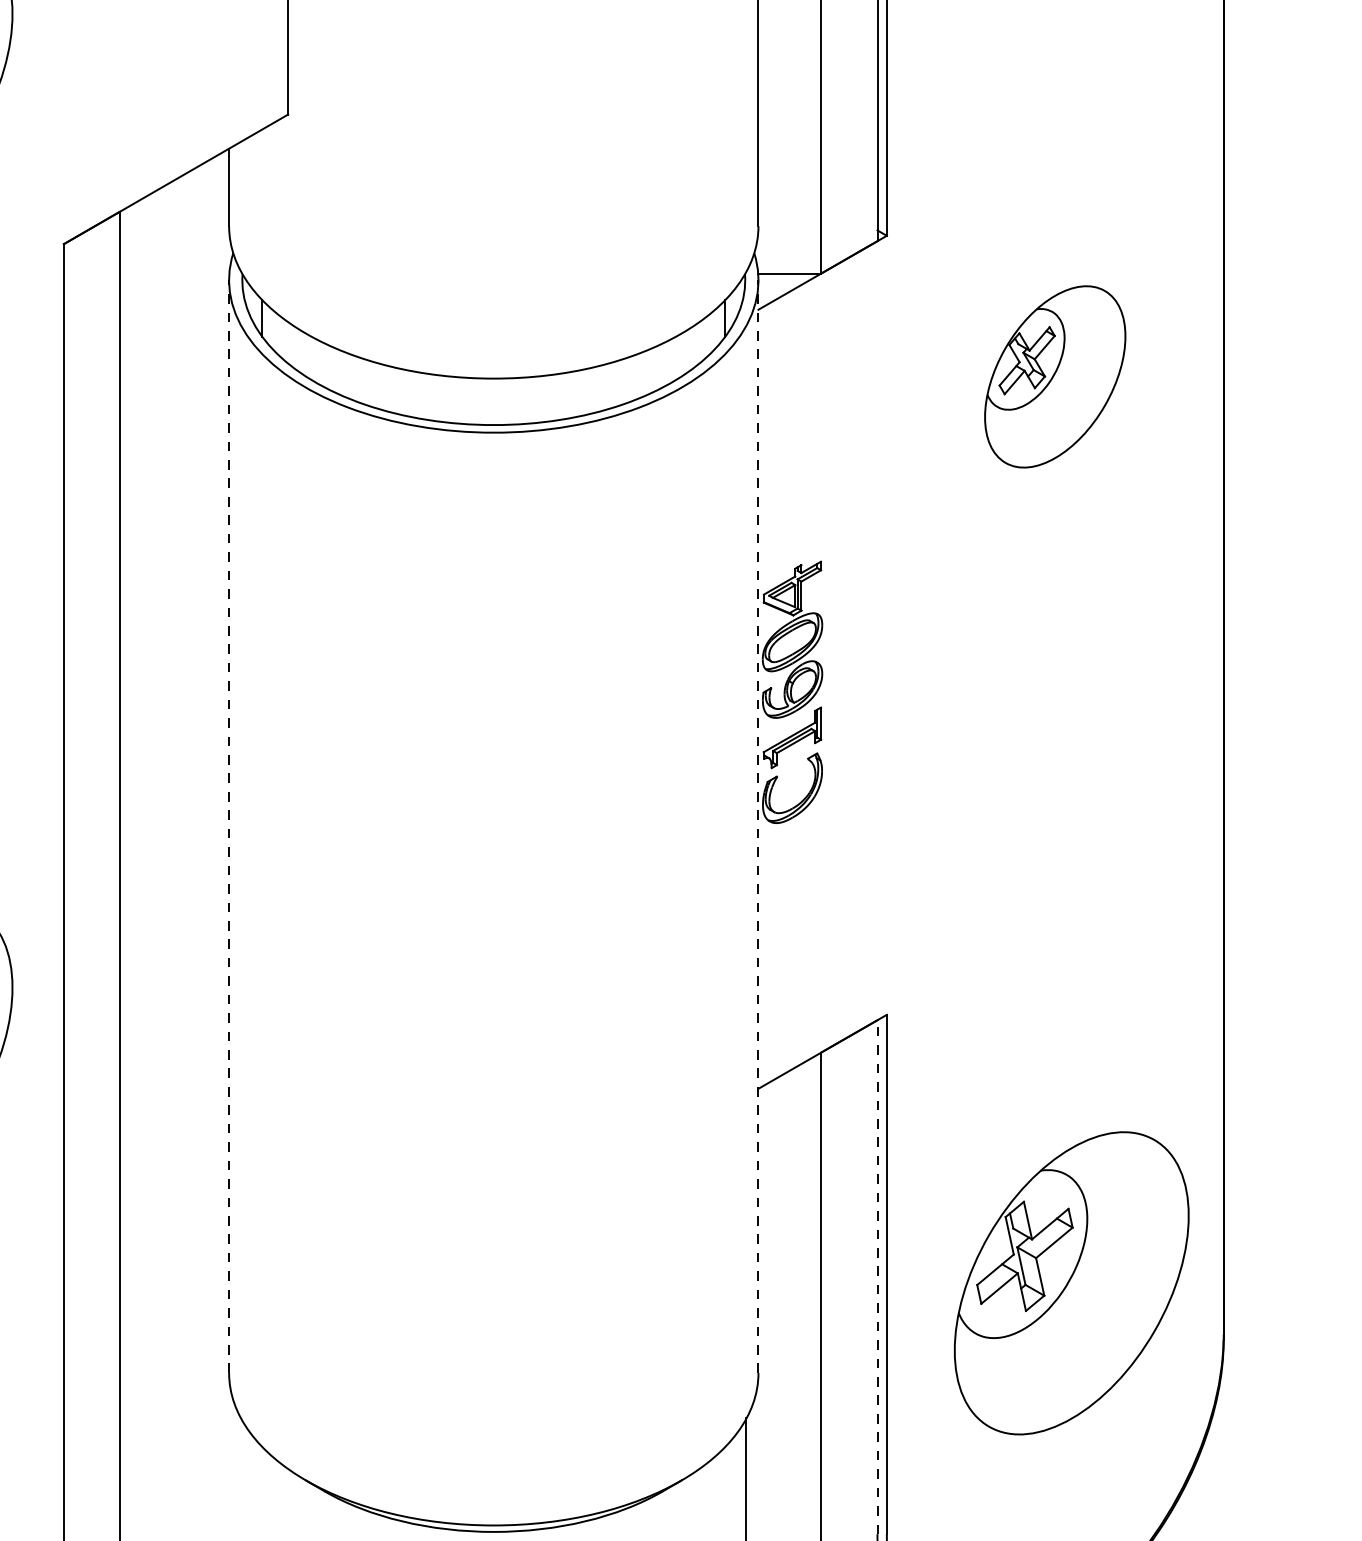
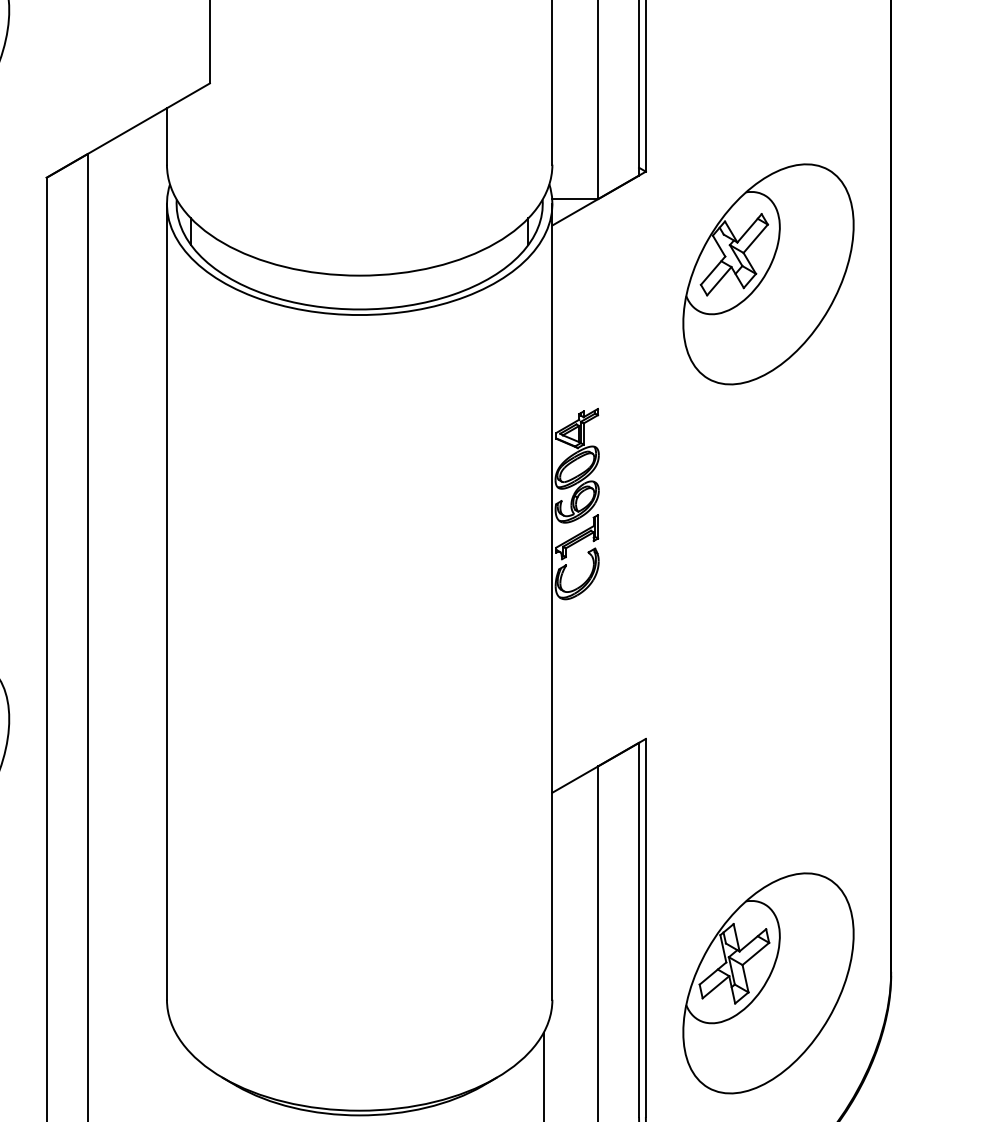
part: (1055, 377) -> (768, 274), size x1.67
line: (228, 826) -> (166, 601), dashed -> solid
line: (758, 826) -> (552, 601), dashed -> solid
line: (878, 1276) -> (639, 929), dashed -> solid
part: (1071, 1283) -> (768, 983), moved

